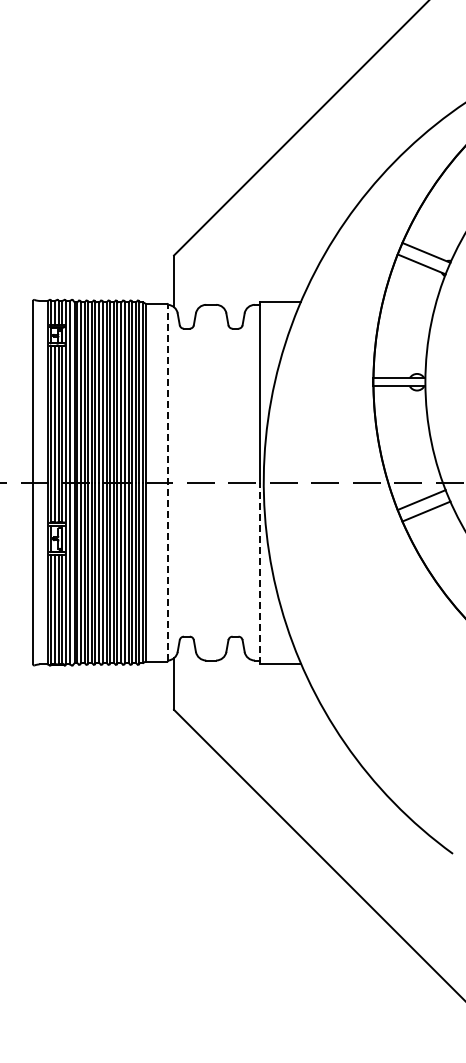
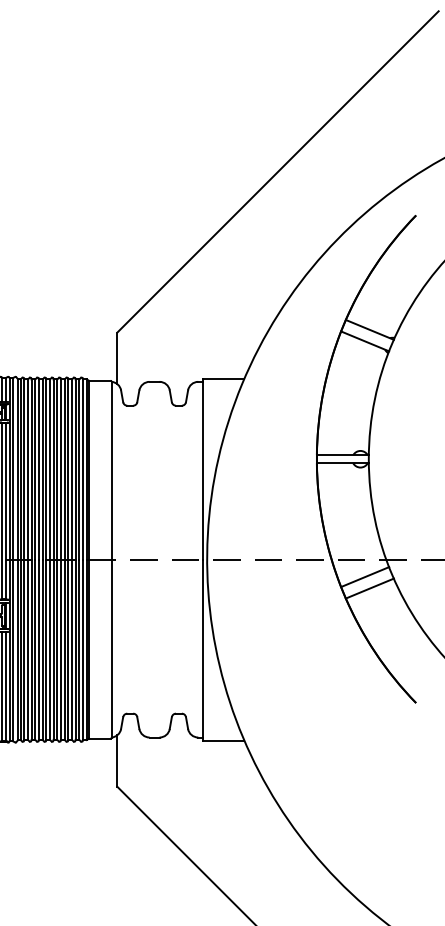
line: (168, 482) -> (111, 559), dashed -> solid
line: (259, 572) -> (202, 649), dashed -> solid

